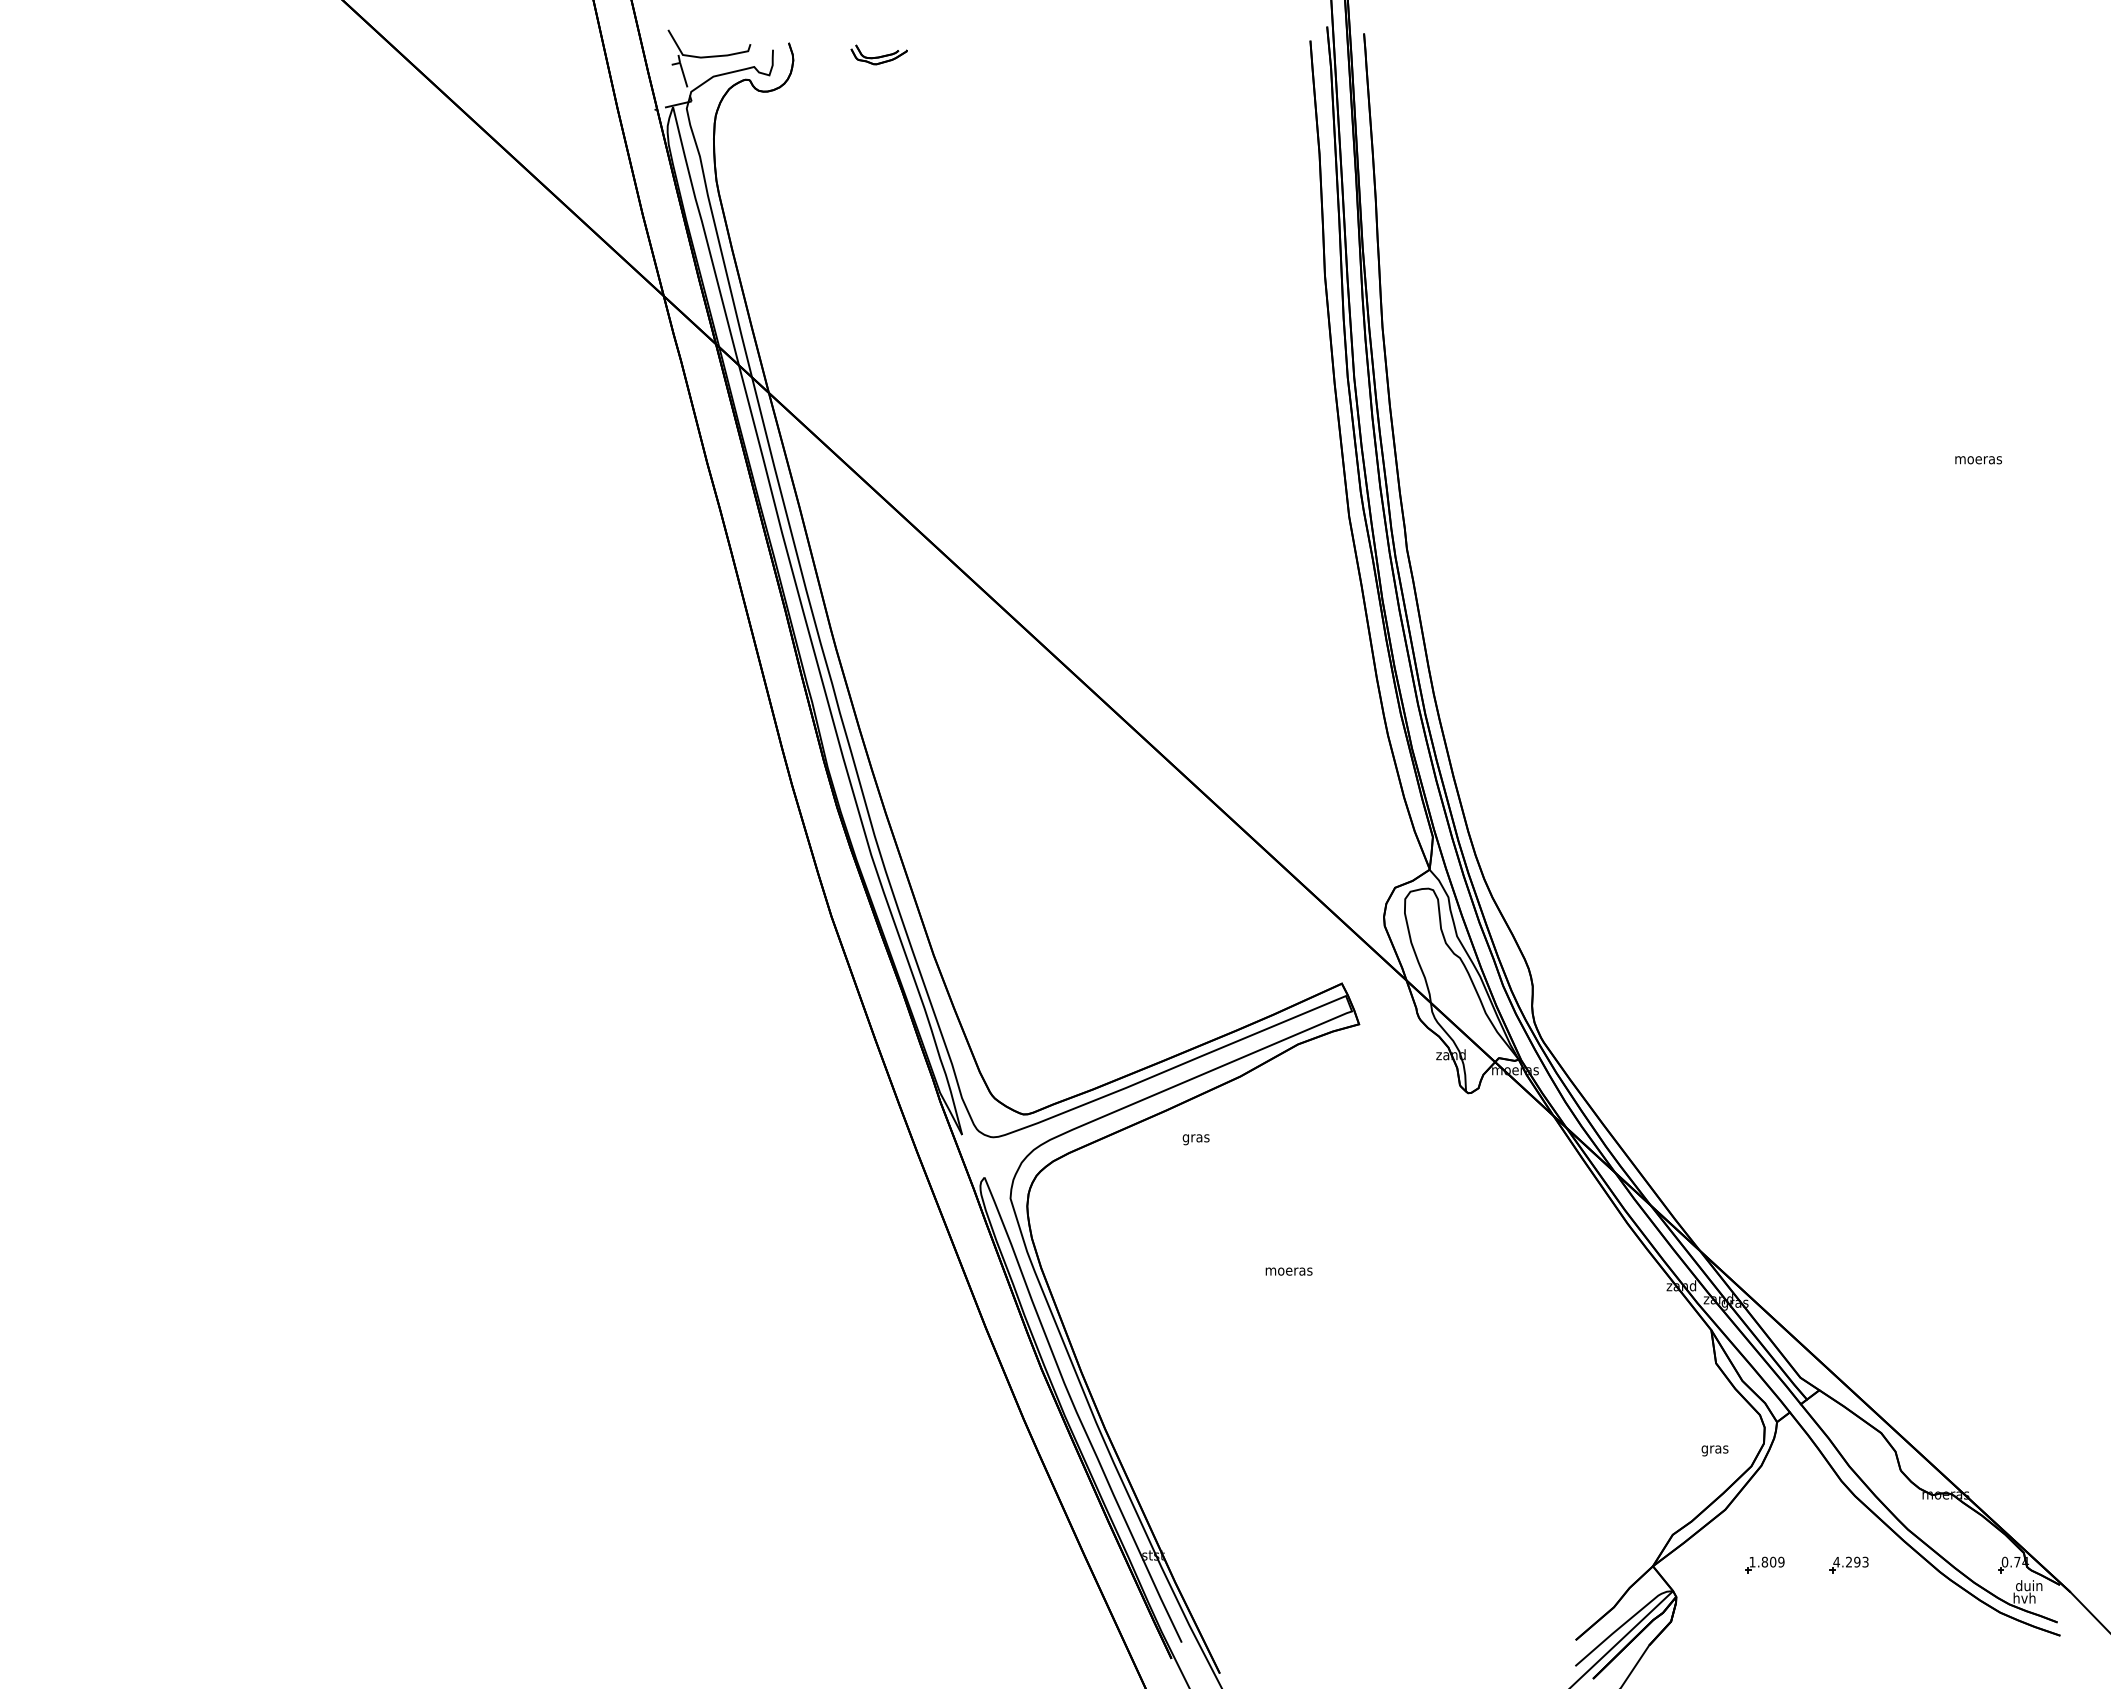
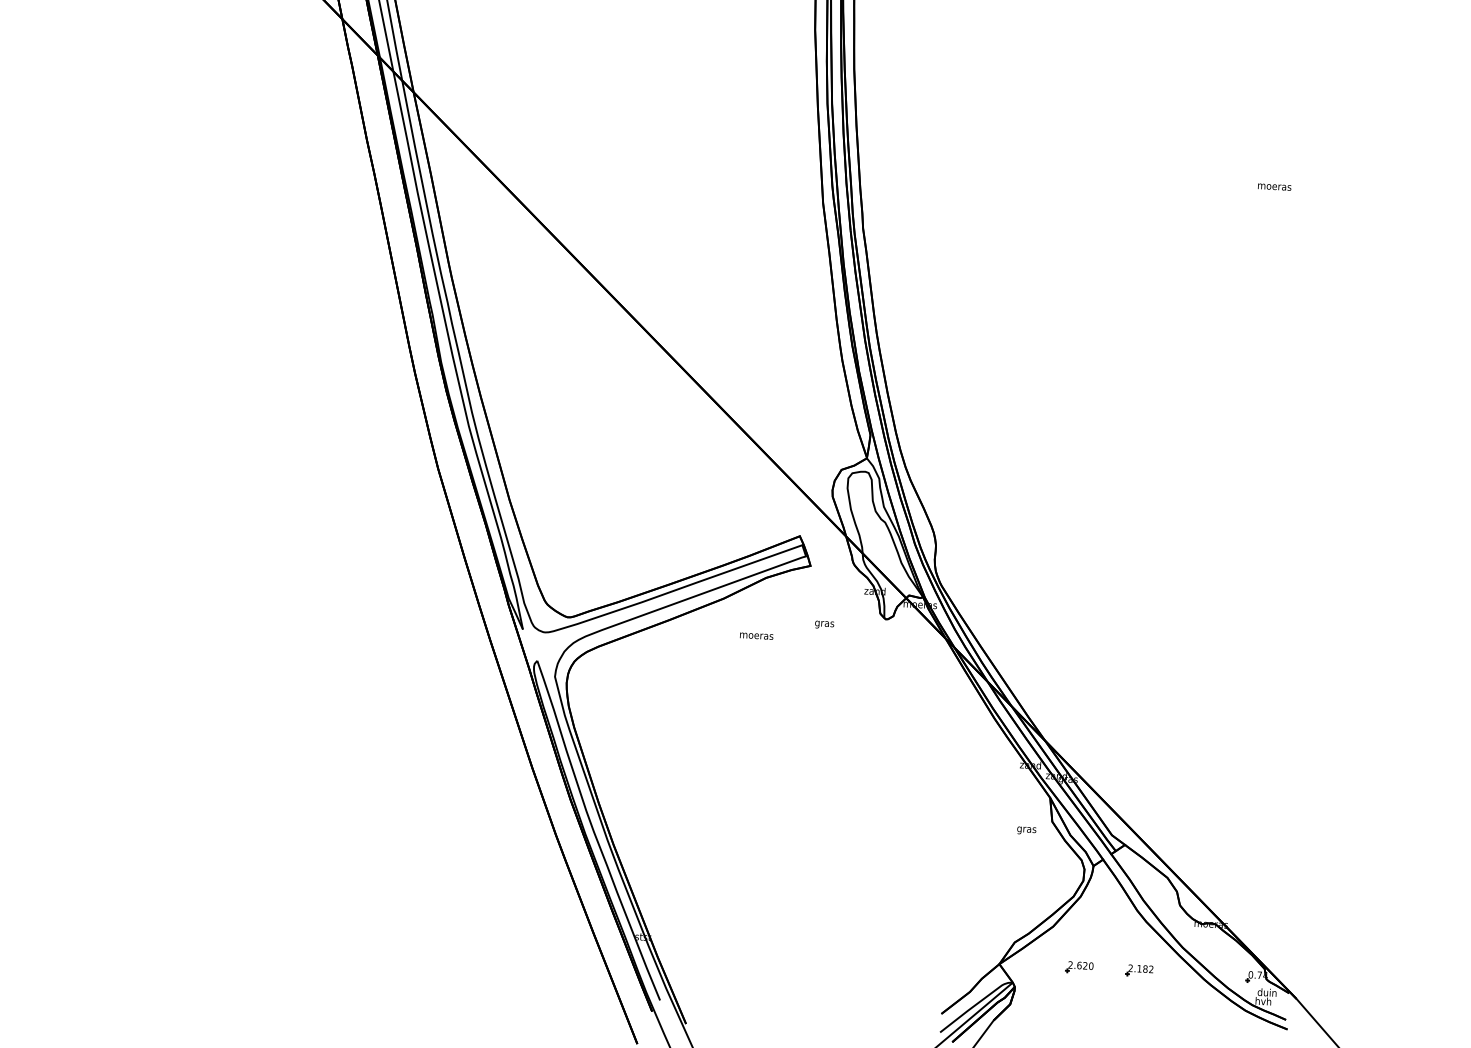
text: (1195, 1139) -> (824, 624), moved
text: (1288, 1271) -> (756, 636), moved
text: (1714, 1450) -> (1026, 830), moved
text: (1766, 1561) -> (1080, 965), 1.809 -> 2.620
text: (1850, 1561) -> (1140, 968), 4.293 -> 2.182

